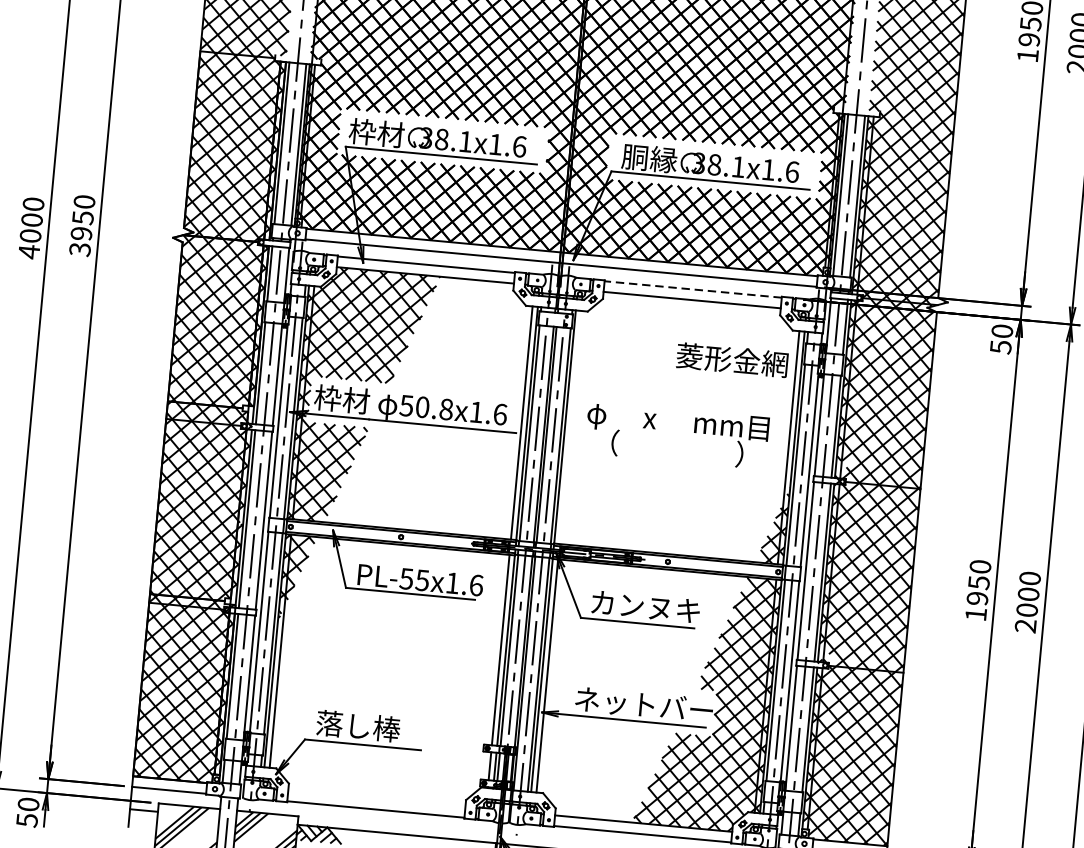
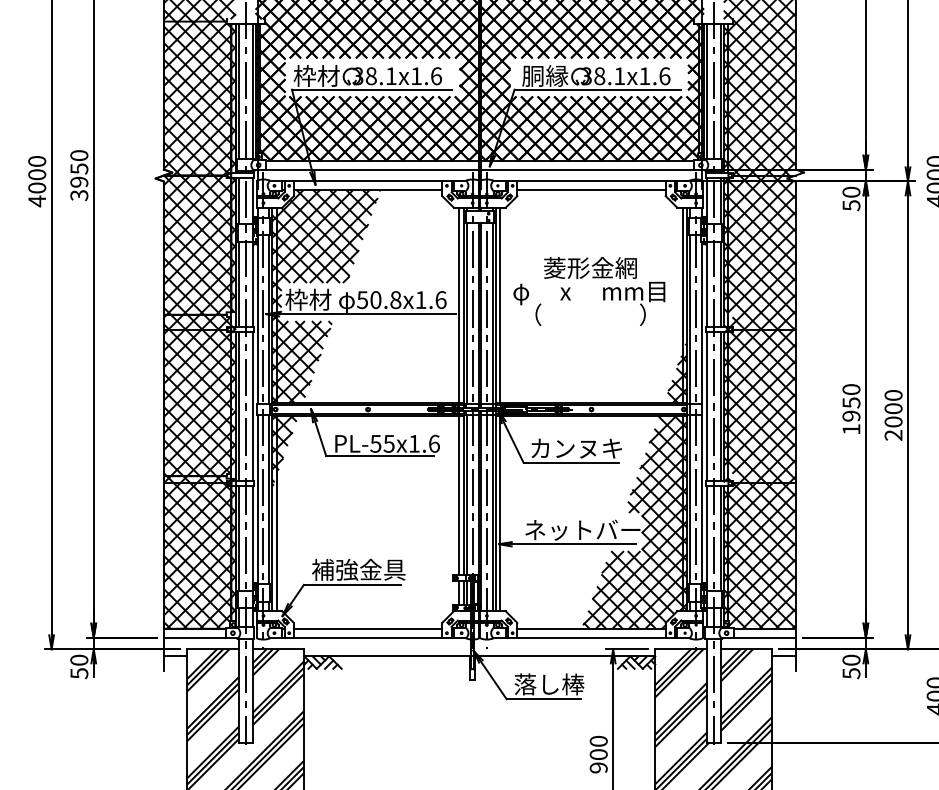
line: (693, 289) -> (591, 181), dashed -> solid
text: (732, 359) -> (590, 267), moved
line: (570, 427) -> (500, 305), added
text: (371, 727) -> (358, 569), 落し棒 -> 補強金具
line: (376, 798) -> (367, 628), added

